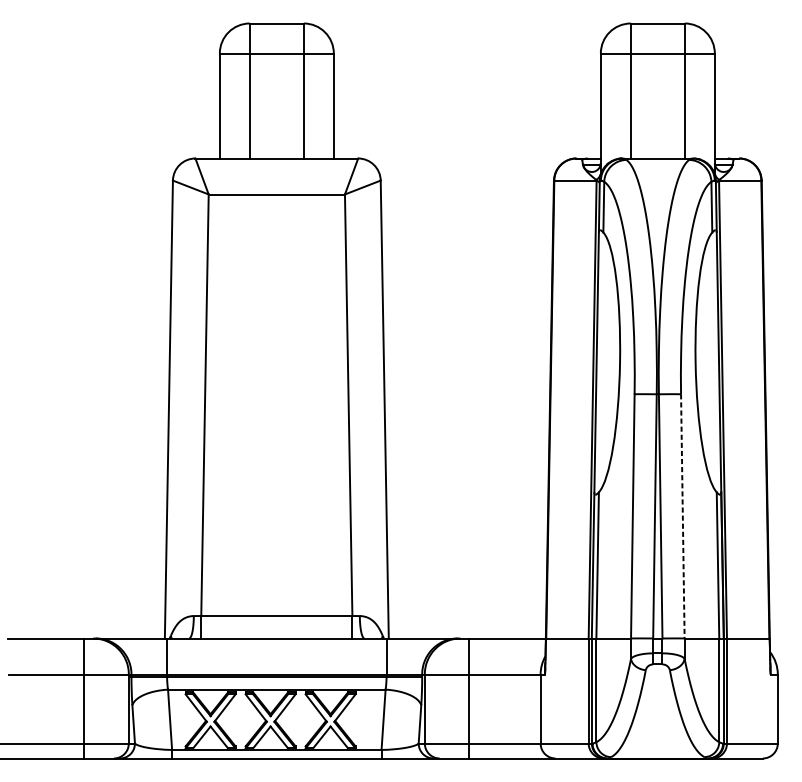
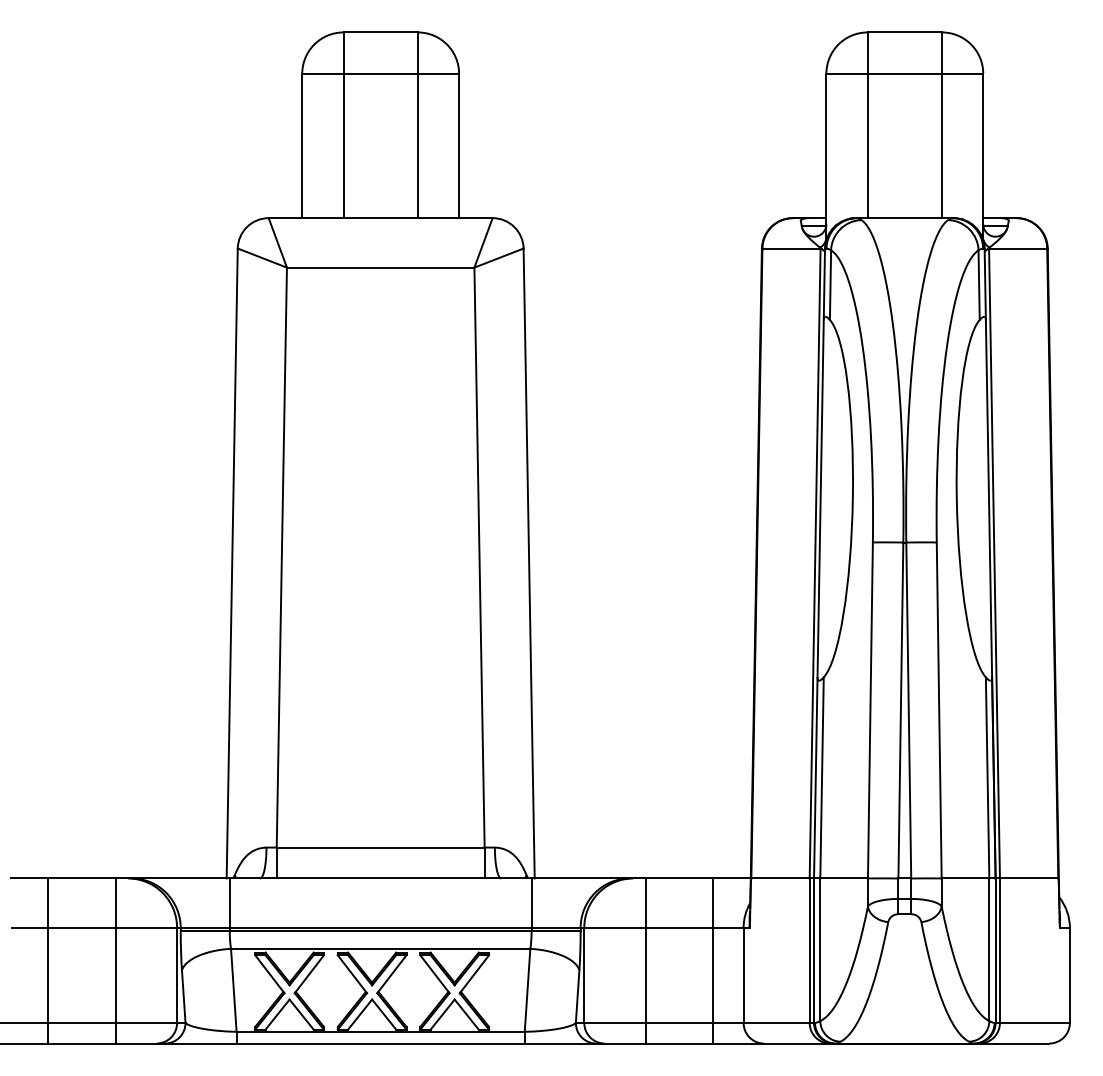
line: (683, 516) -> (939, 710), dashed -> solid
line: (35, 698) -> (48, 960), added
line: (518, 698) -> (712, 960), added

